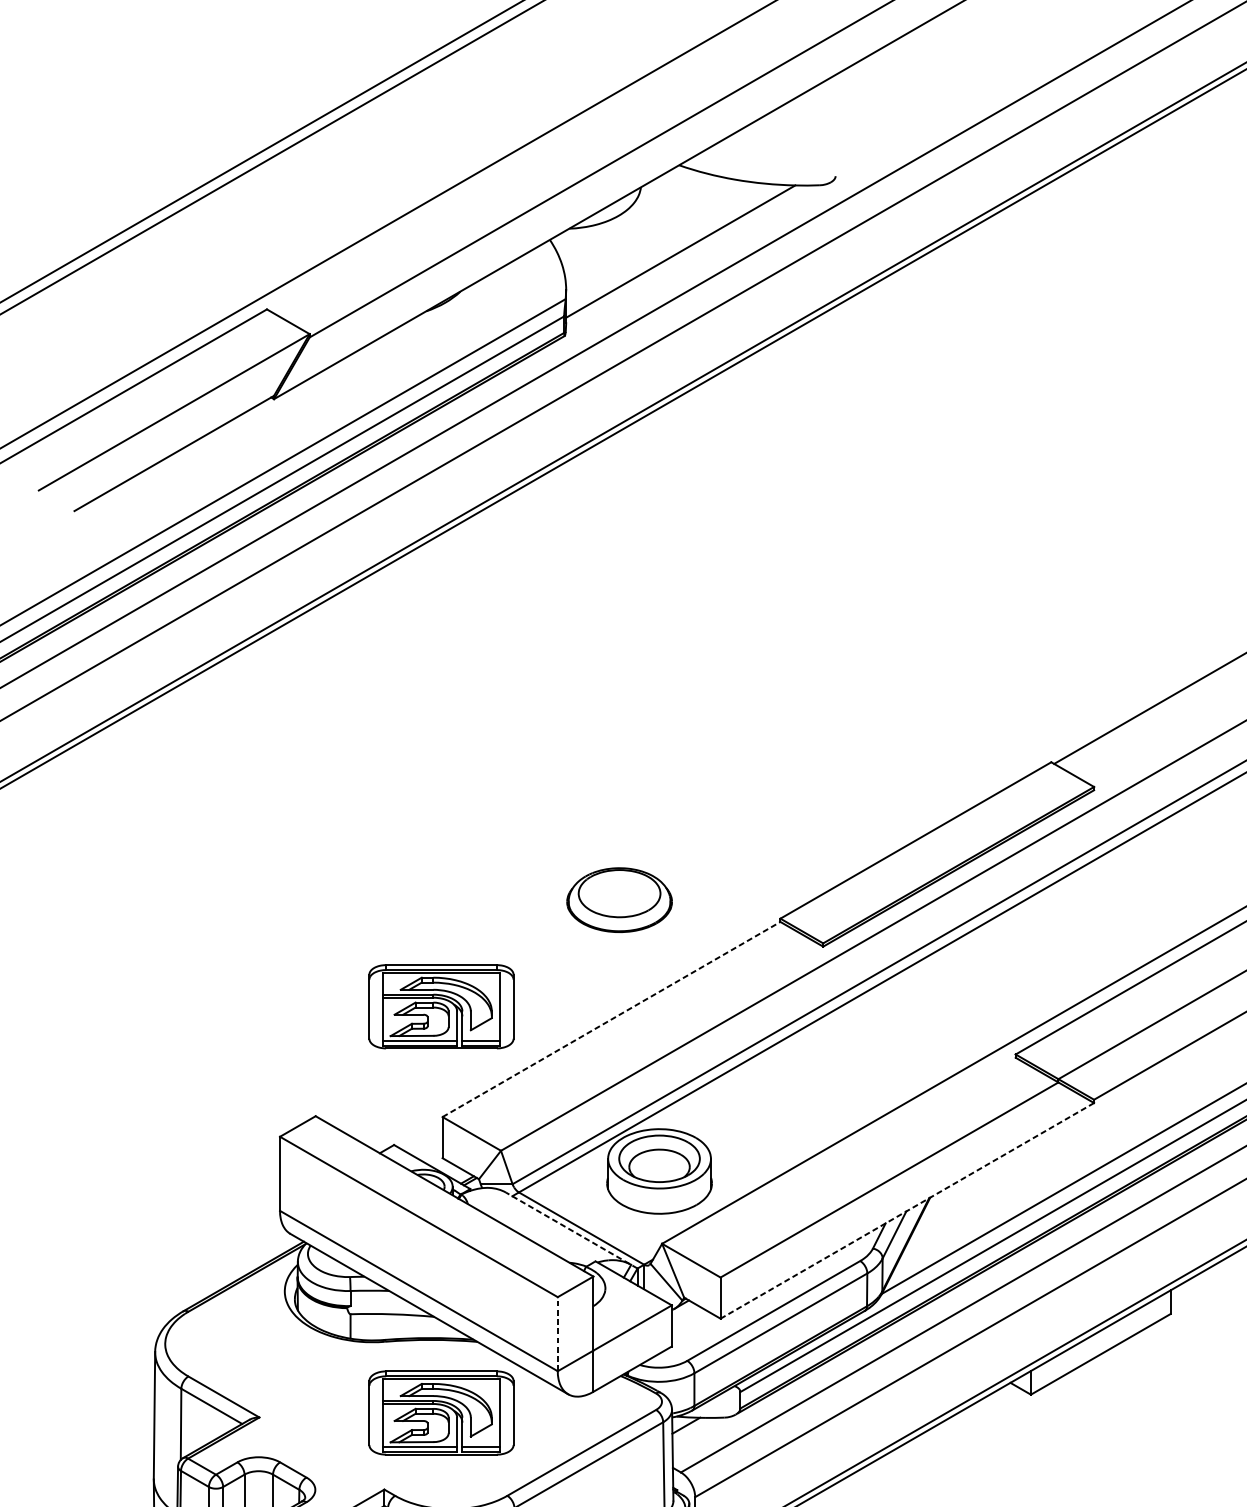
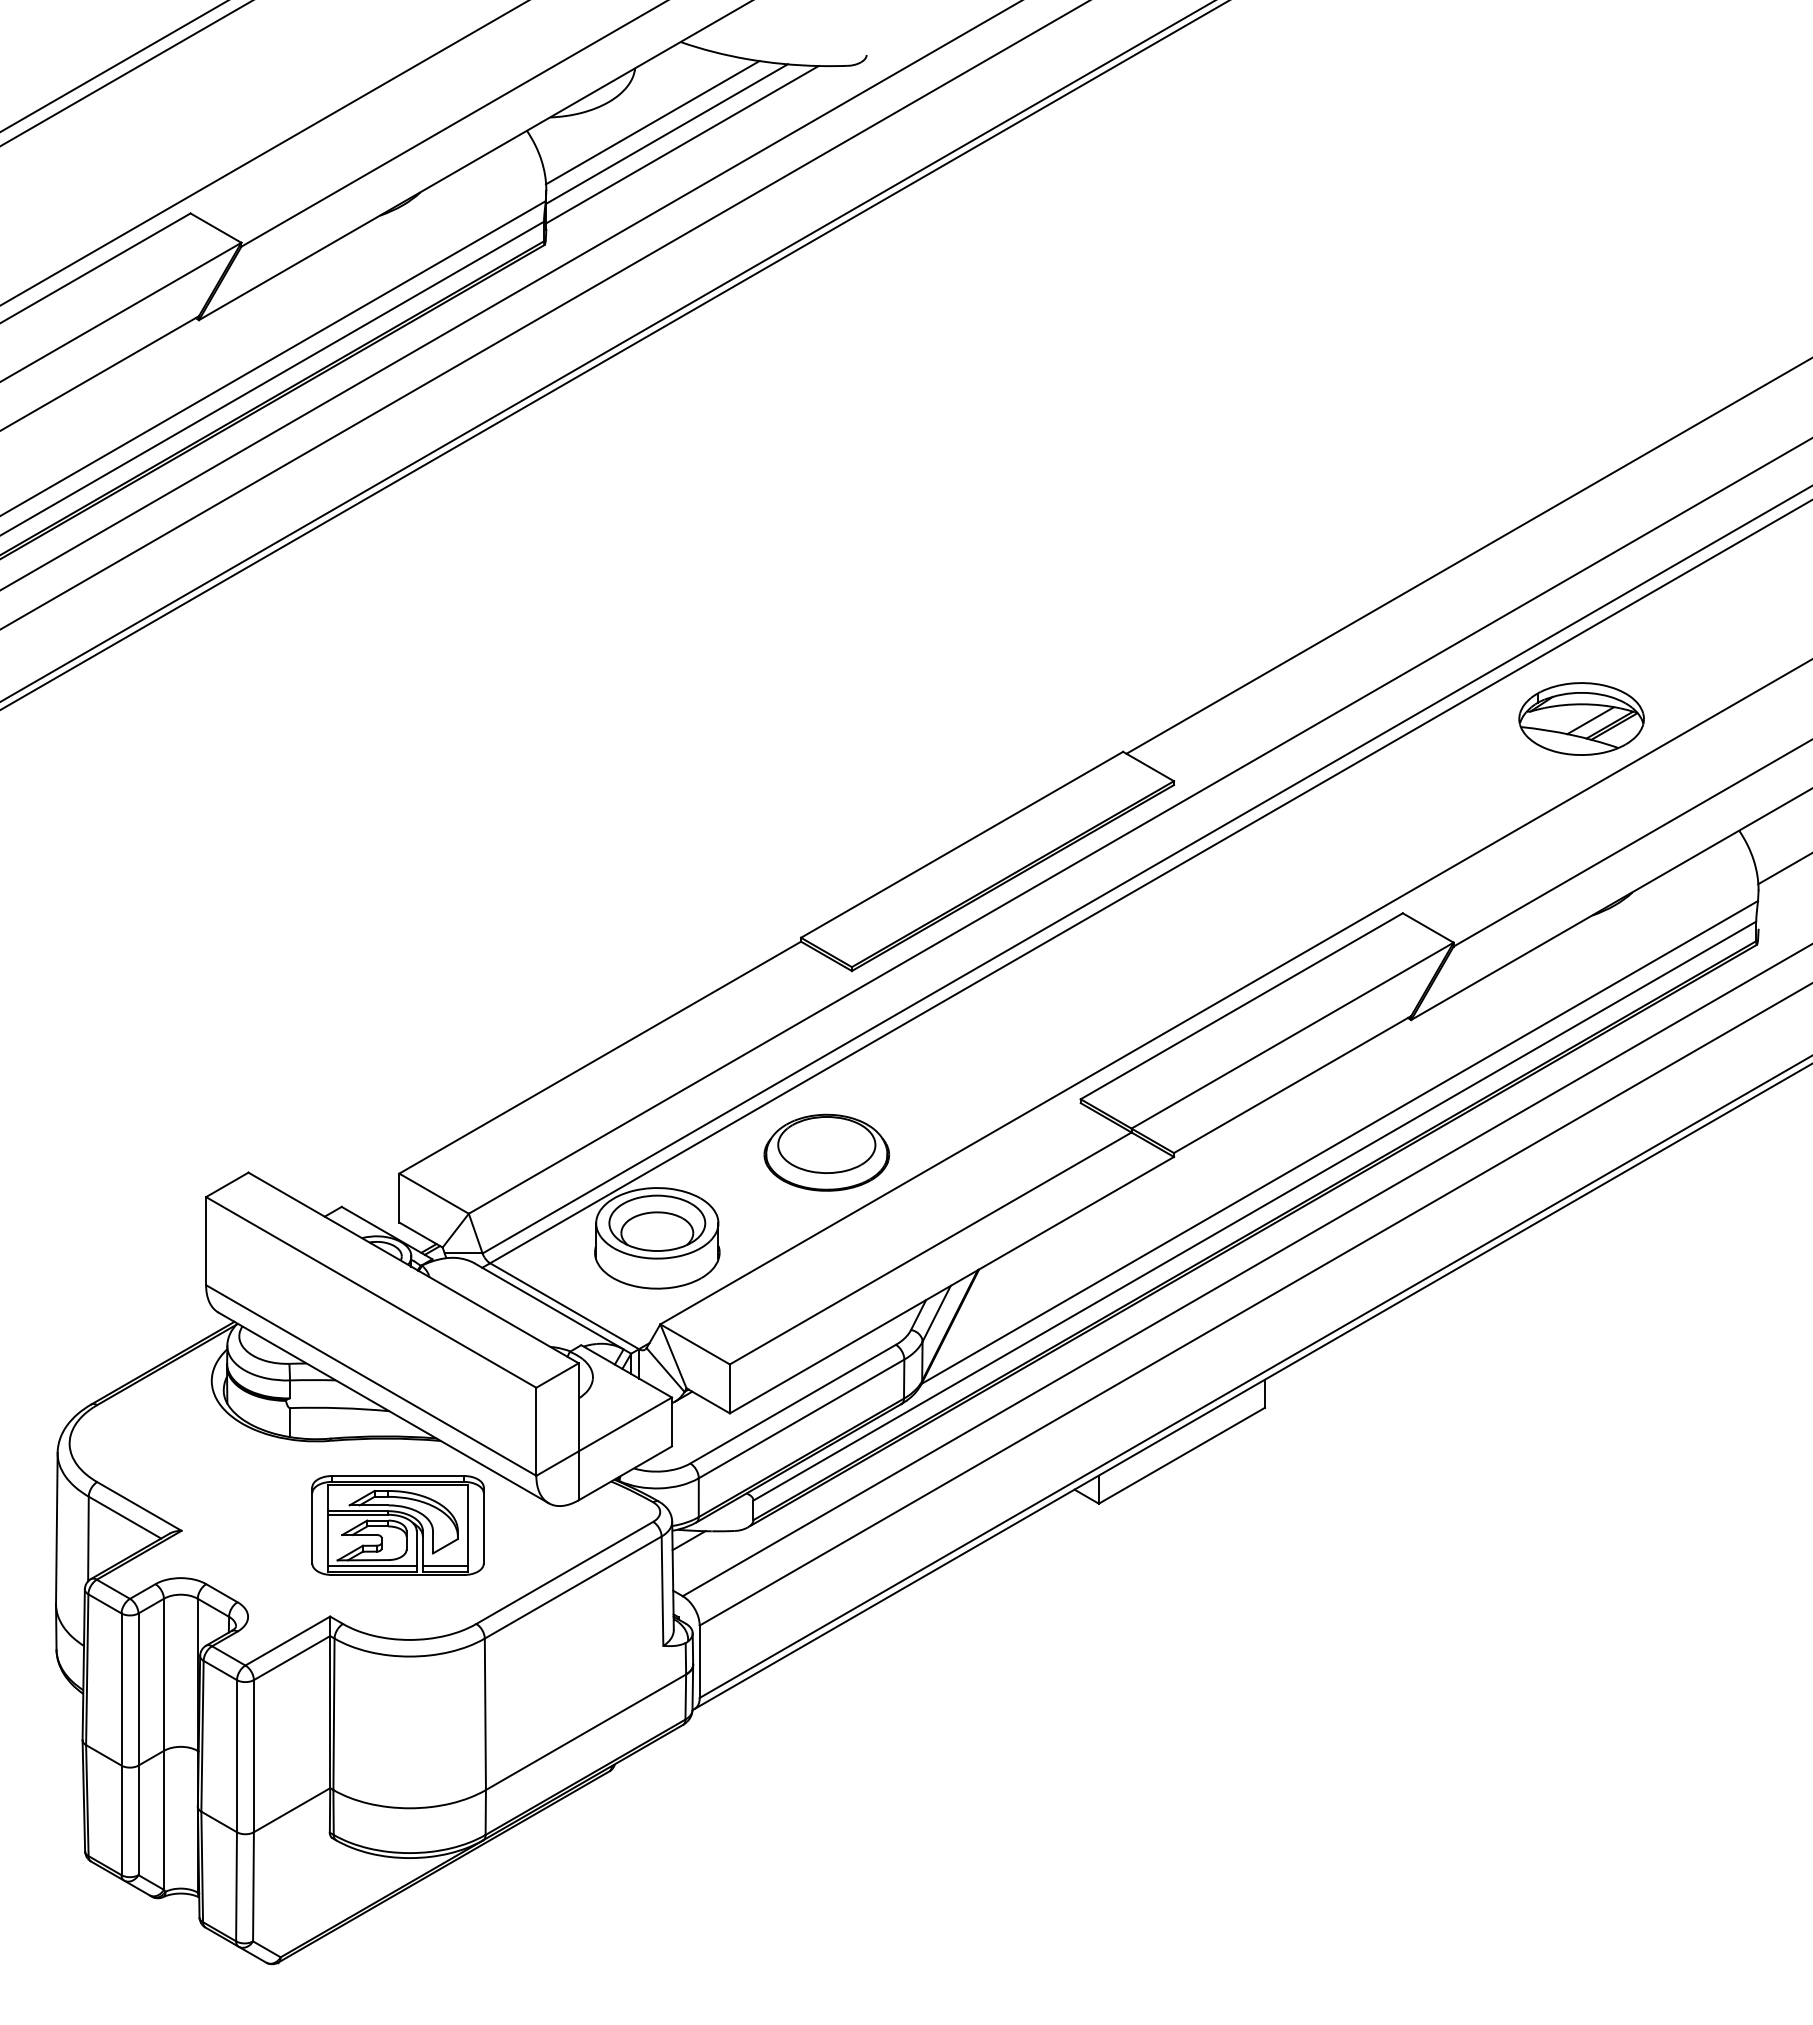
line: (655, 232) -> (652, 122), added
line: (667, 242) -> (666, 133), added
part: (619, 899) -> (826, 1152), moved
part: (441, 1006) -> (397, 1042), removed
line: (611, 1019) -> (600, 1057), dashed -> solid
line: (906, 1211) -> (951, 1285), dashed -> solid
line: (571, 1230) -> (552, 1308), dashed -> solid
line: (557, 1333) -> (536, 1431), dashed -> solid

